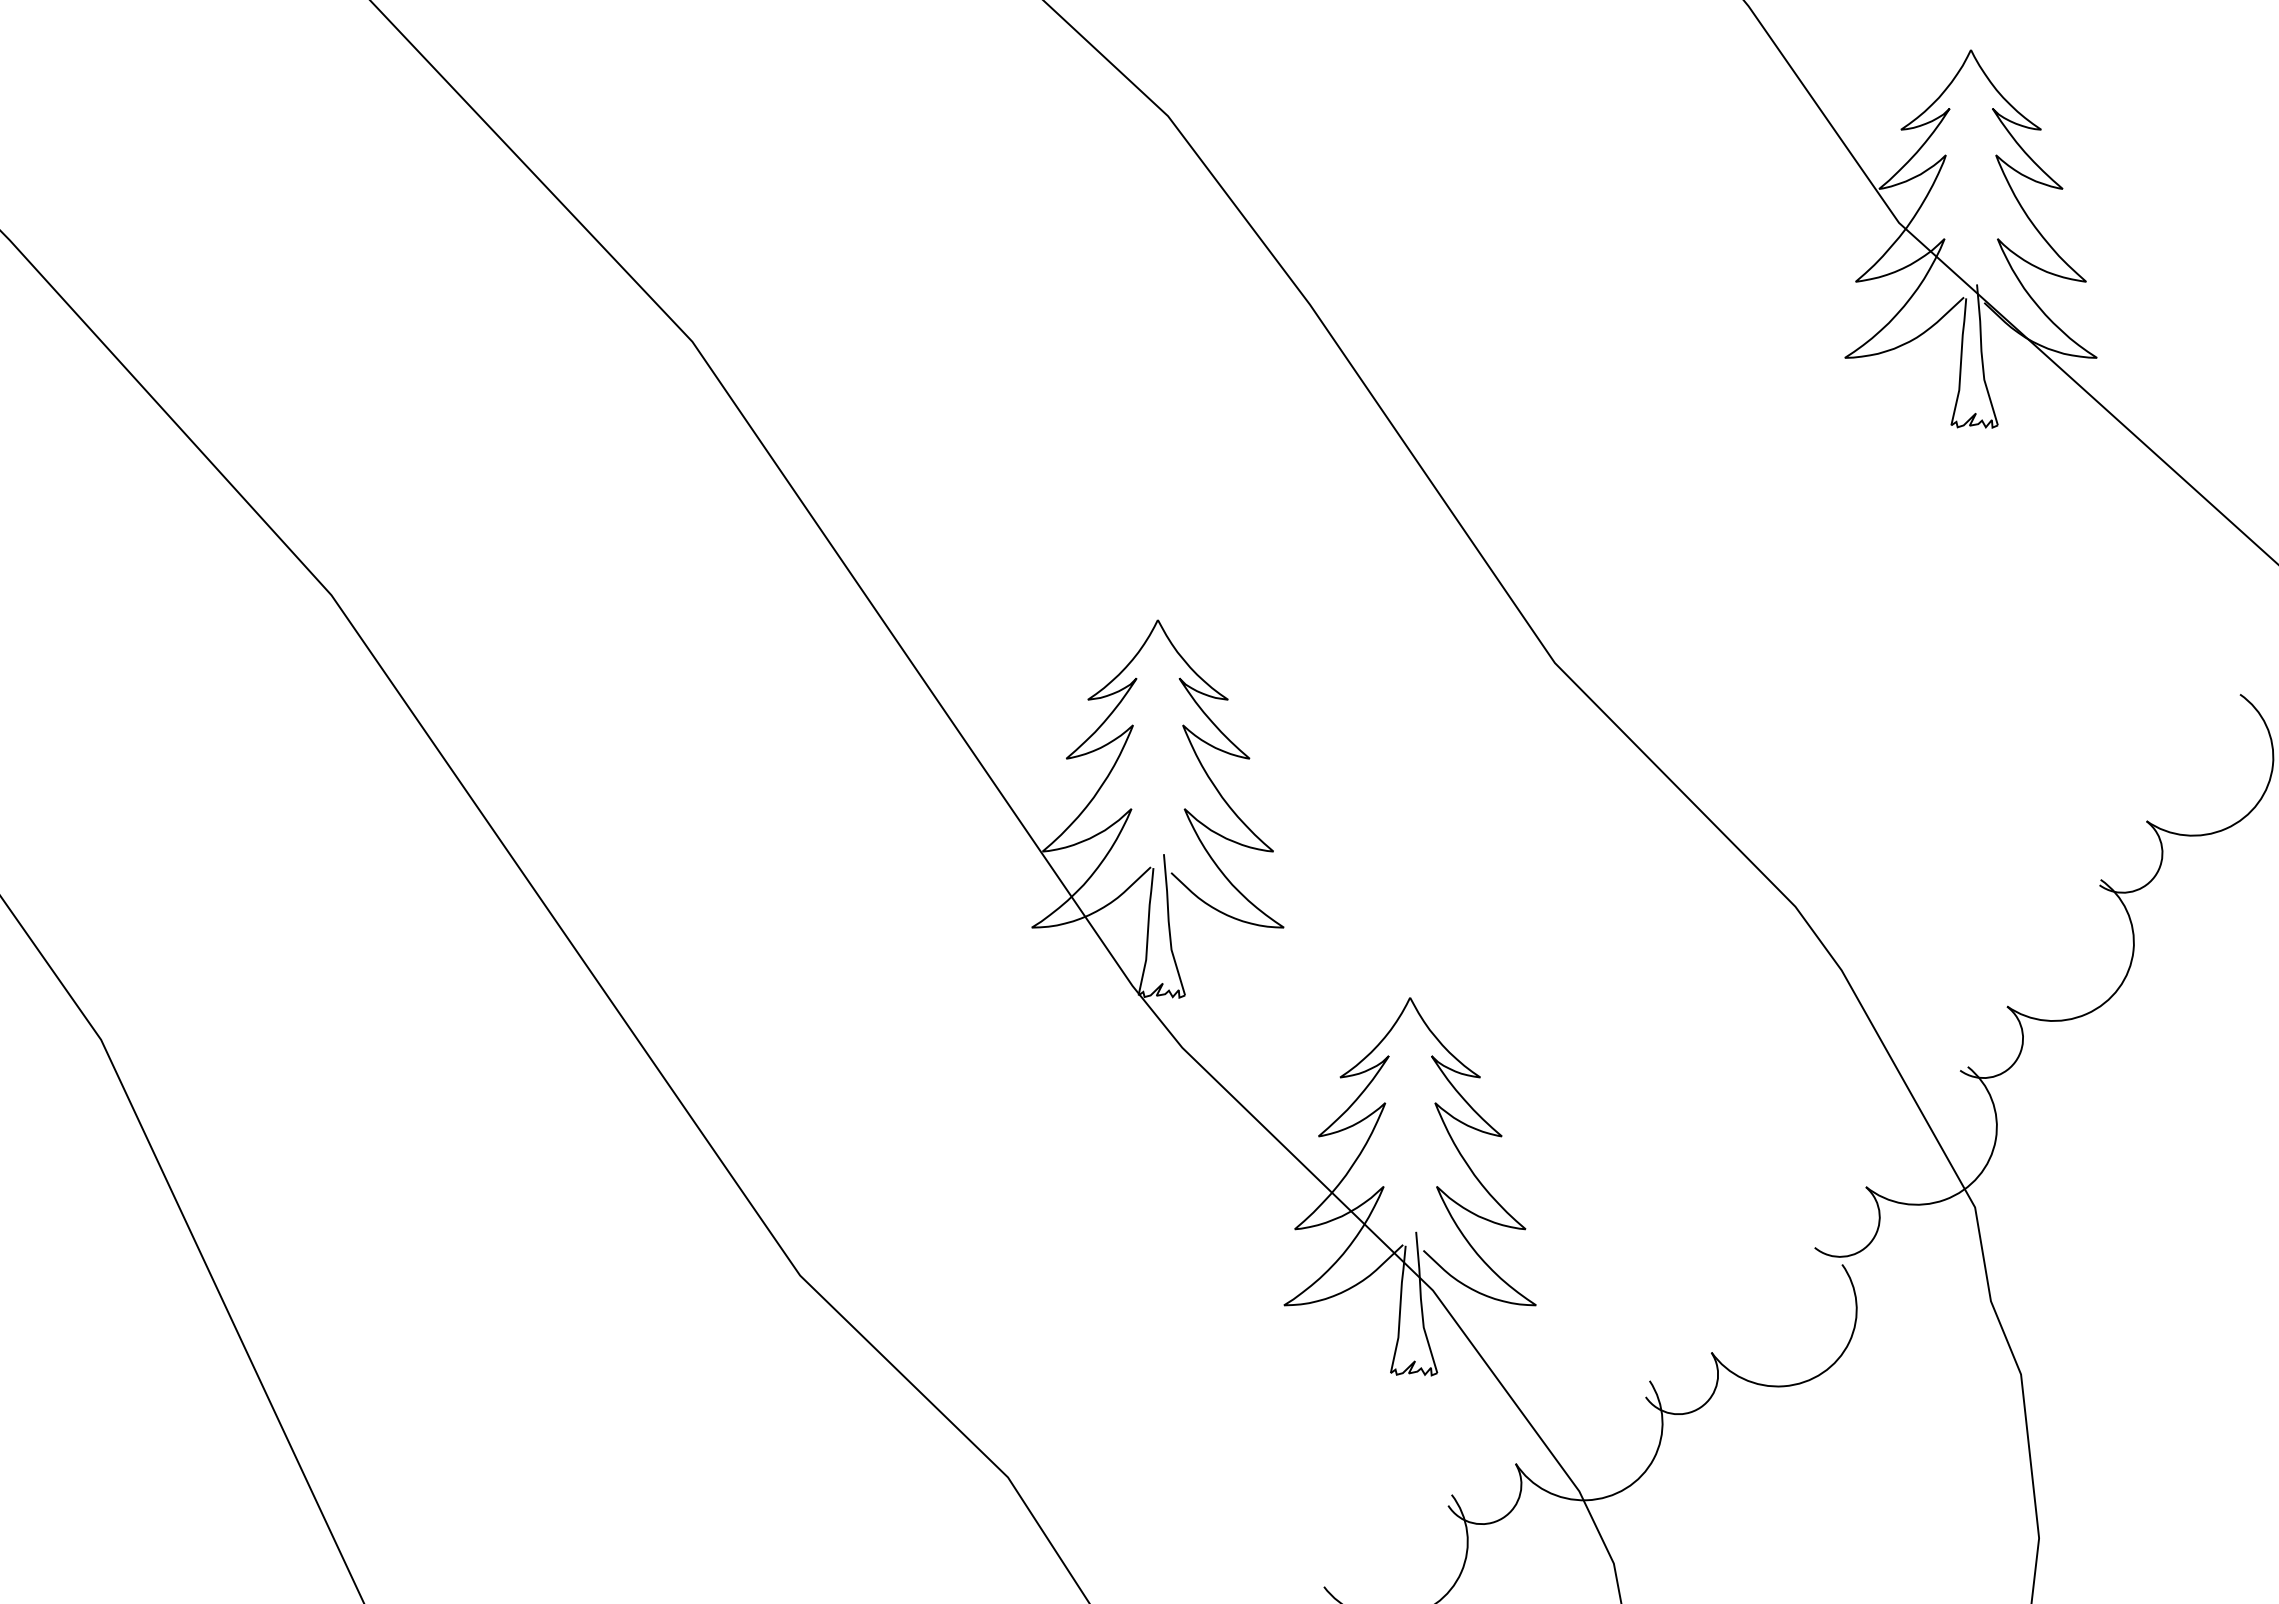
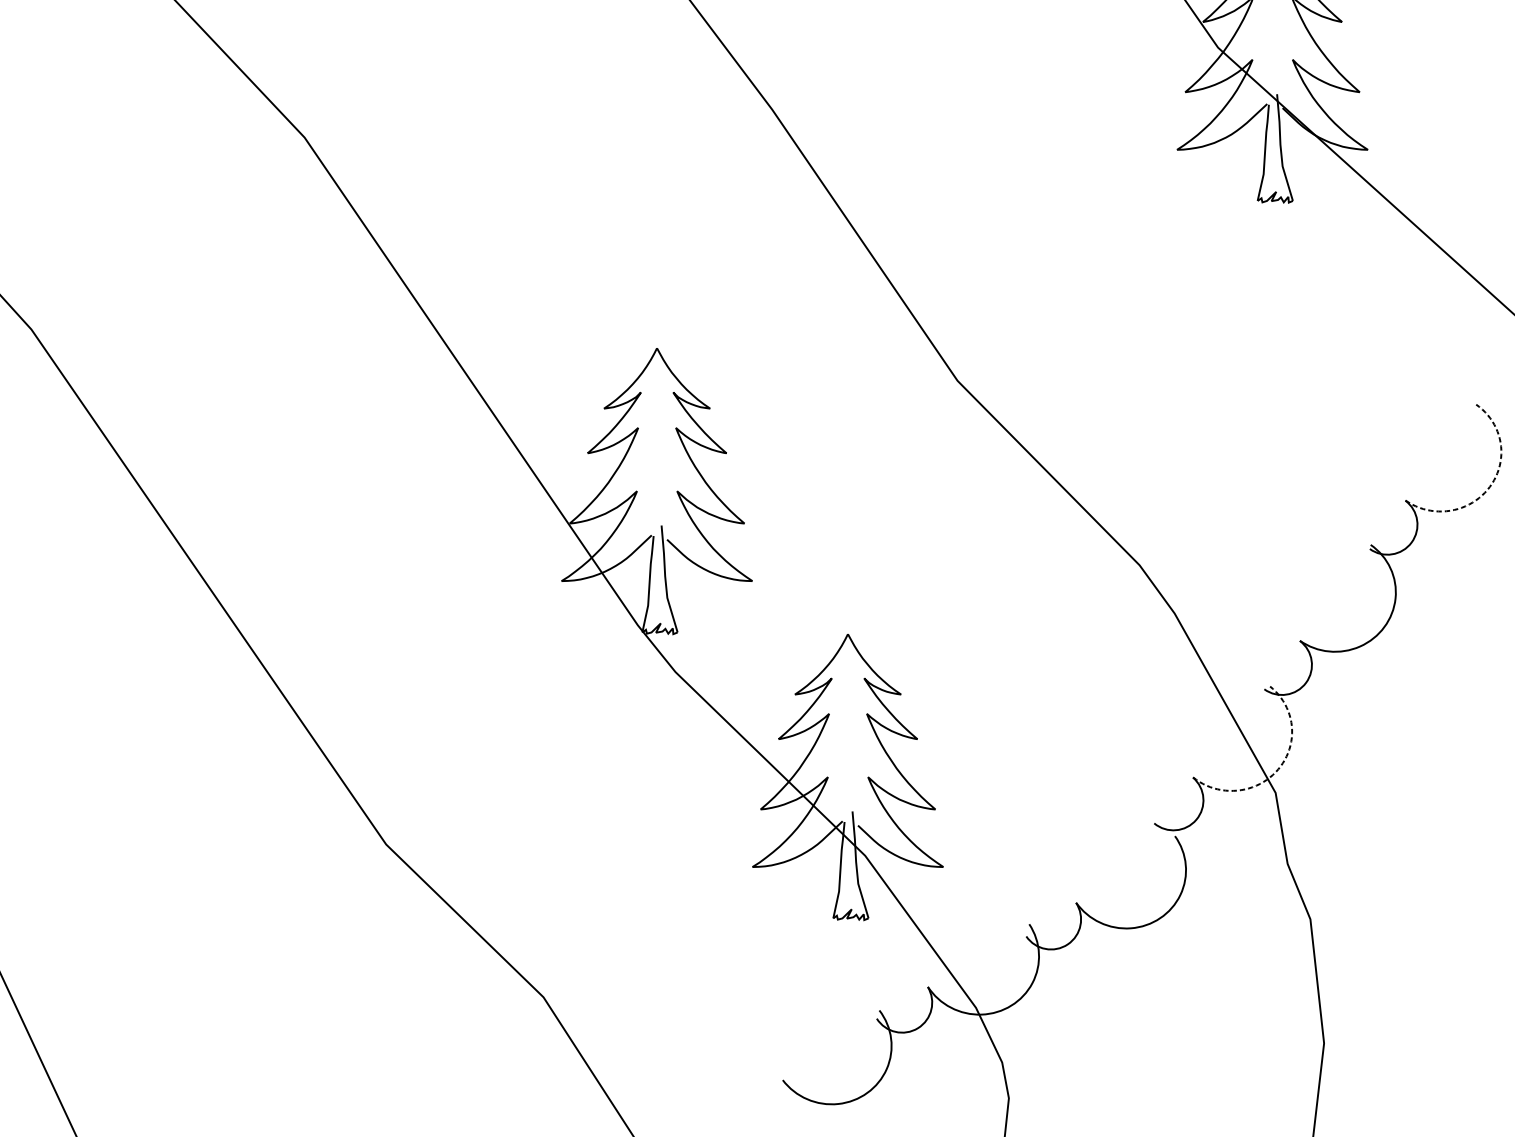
arc: (2258, 803) -> (1490, 487), solid -> dashed
arc: (1978, 1176) -> (1278, 769), solid -> dashed

